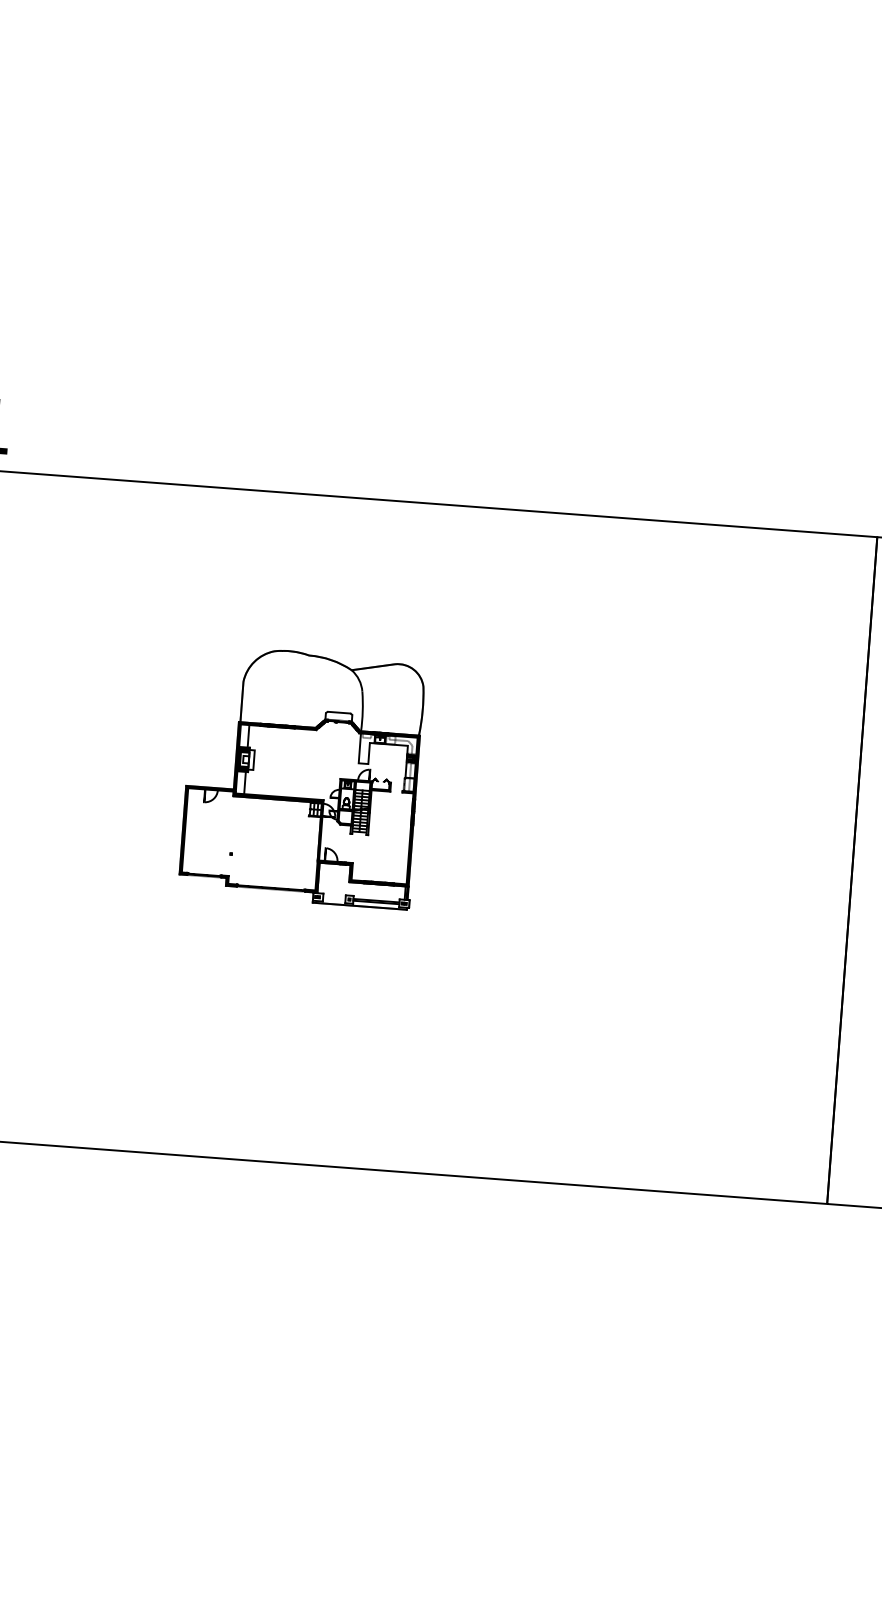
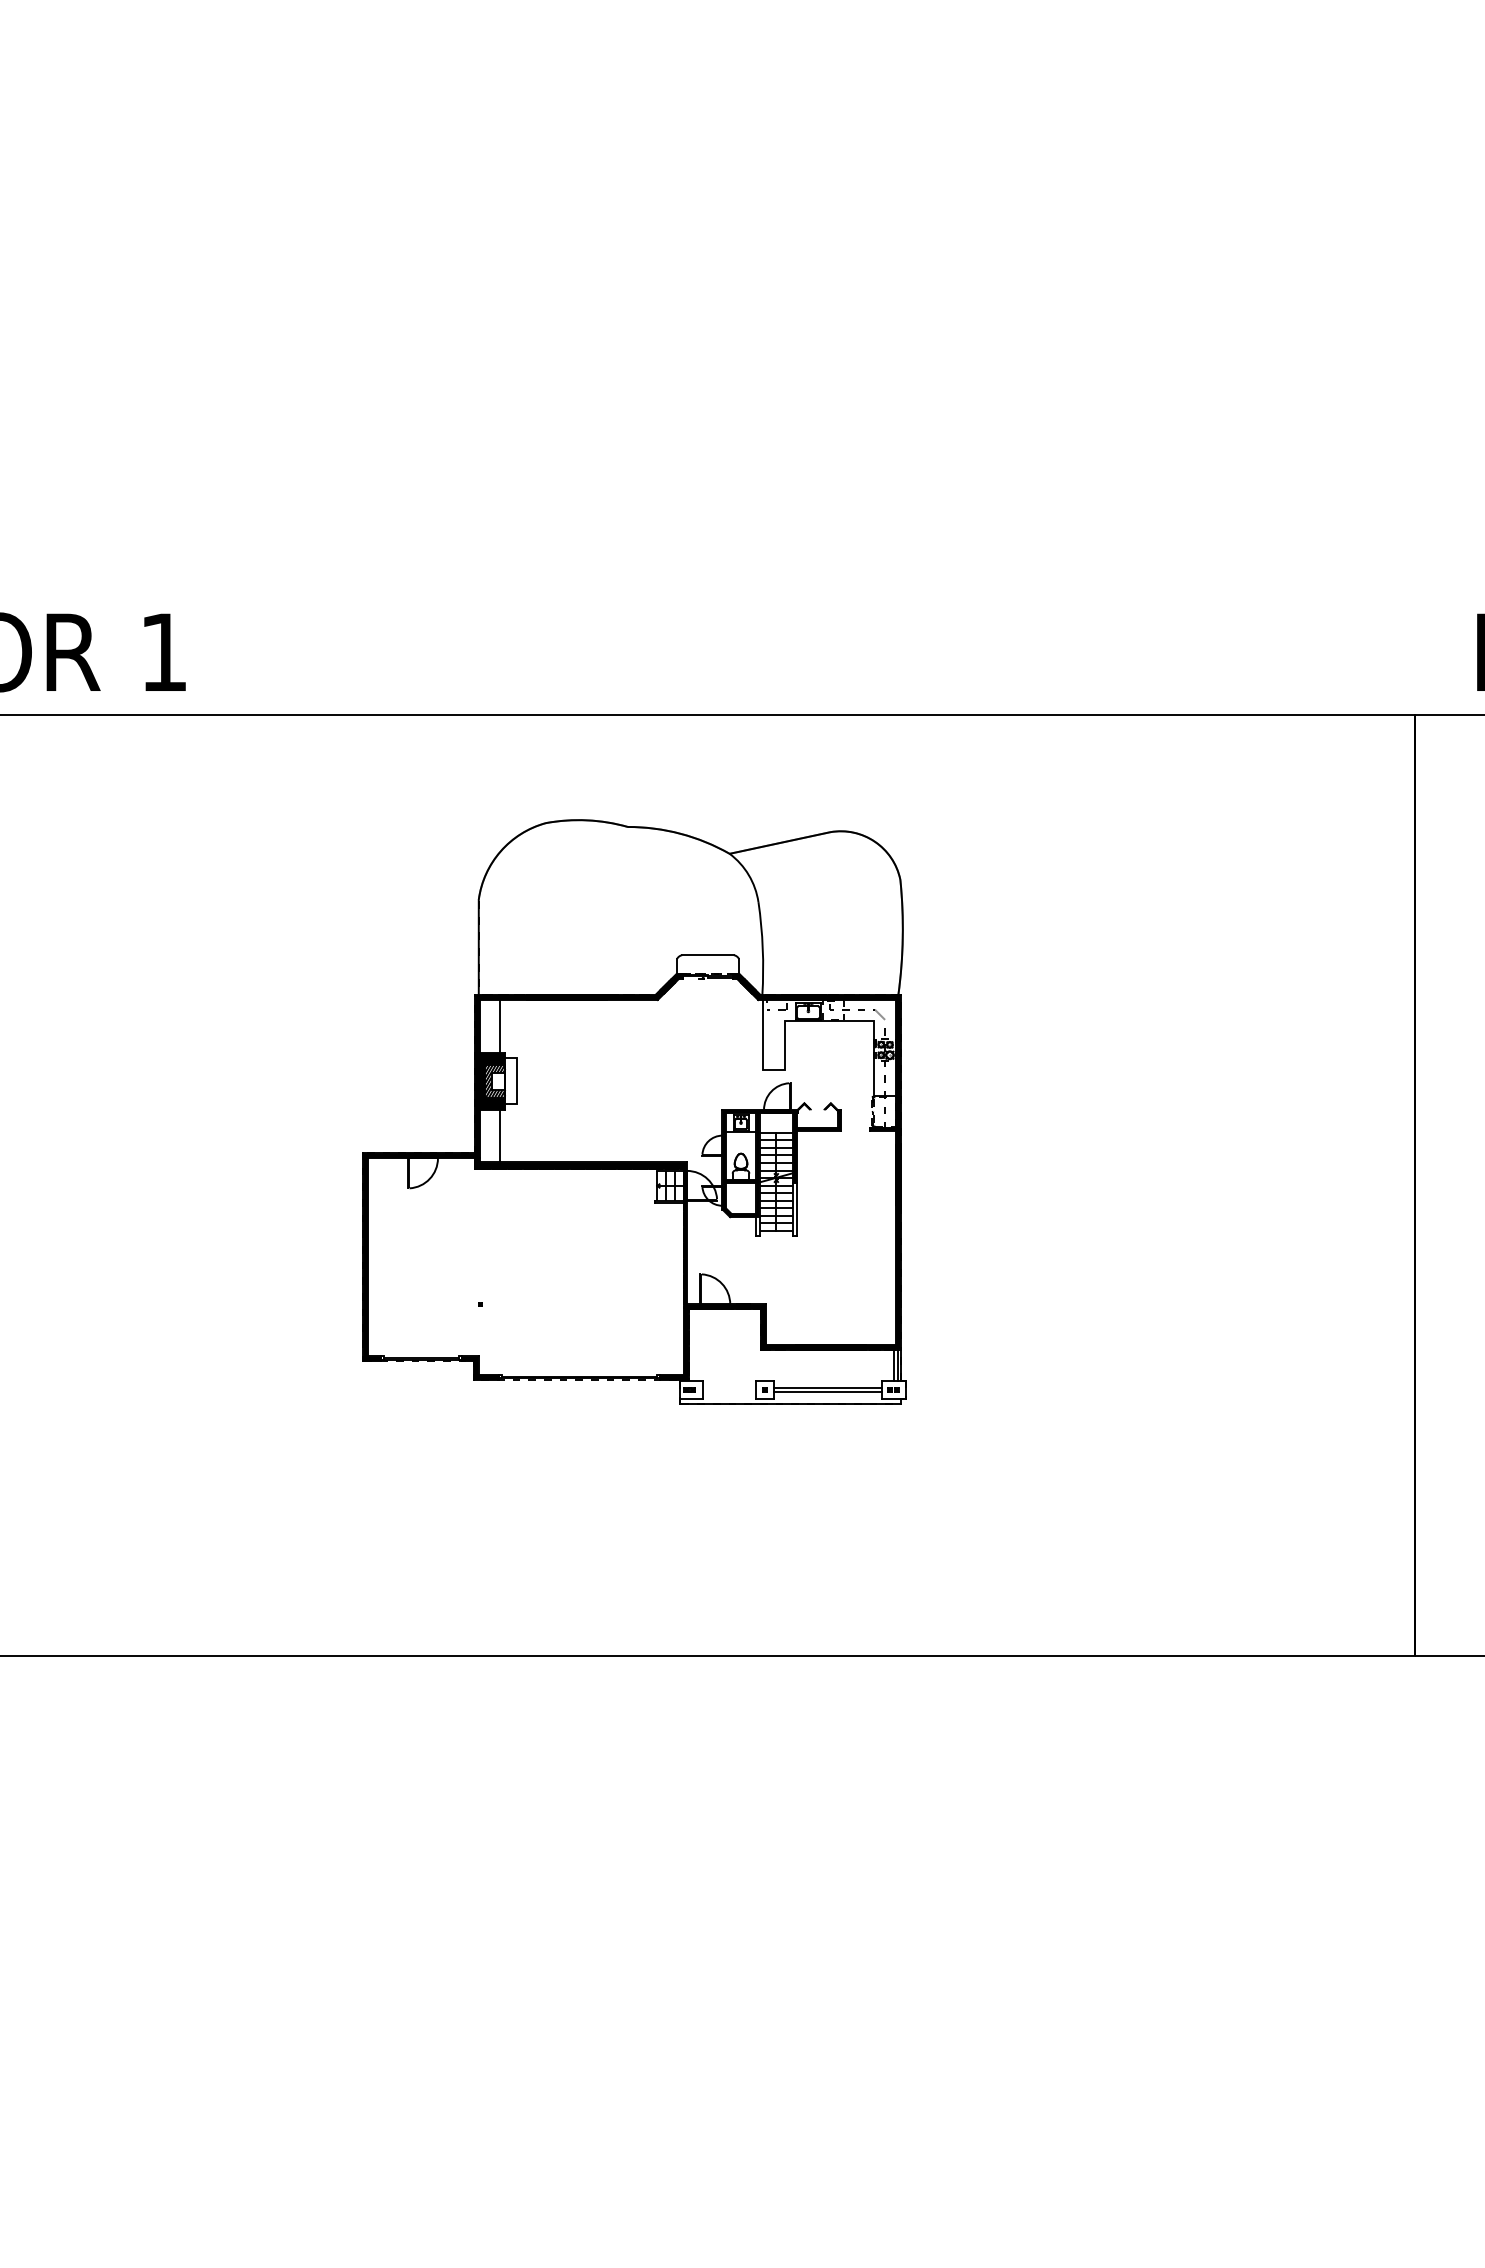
part: (302, 776) -> (634, 1111), size x1.67

